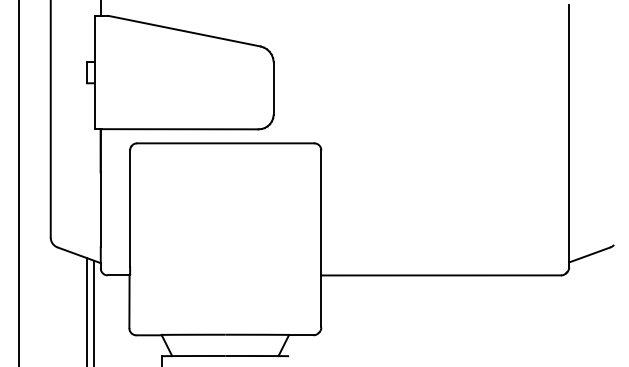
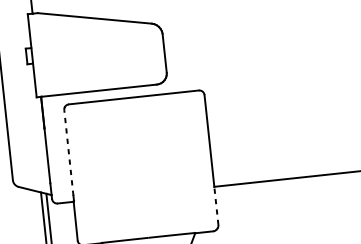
line: (130, 208) -> (69, 152), solid -> dashed
line: (321, 300) -> (216, 205), solid -> dashed

